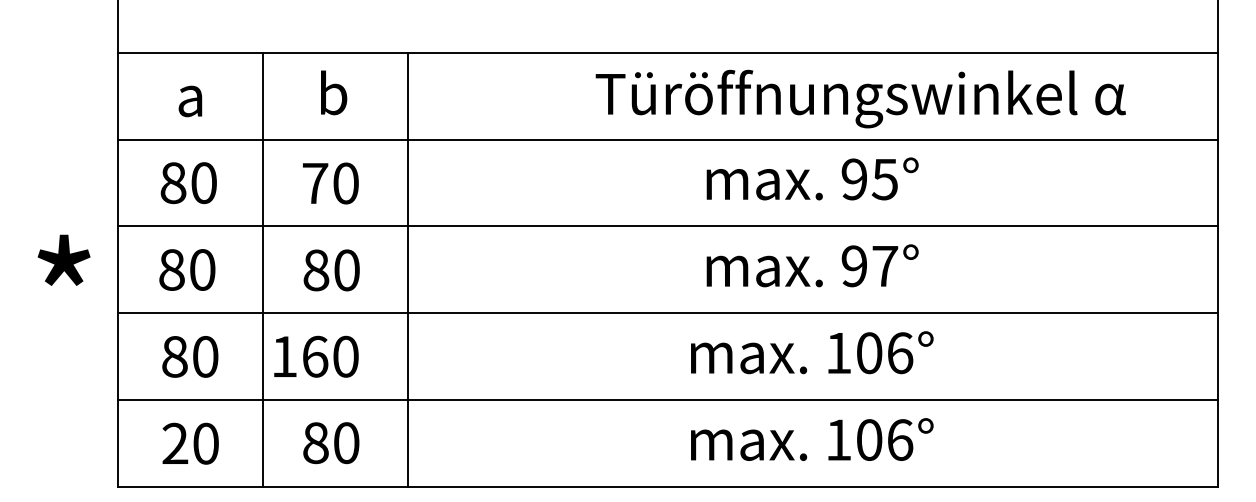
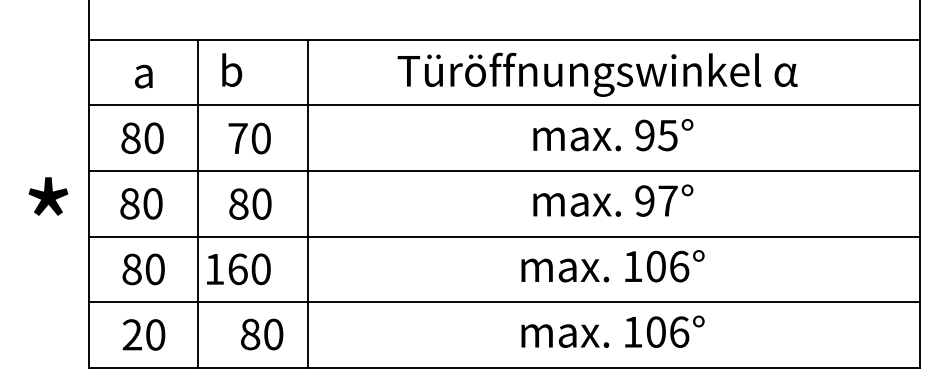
text: (334, 91) -> (232, 69), moved
text: (860, 98) -> (597, 74), moved
text: (331, 443) -> (262, 334), moved

